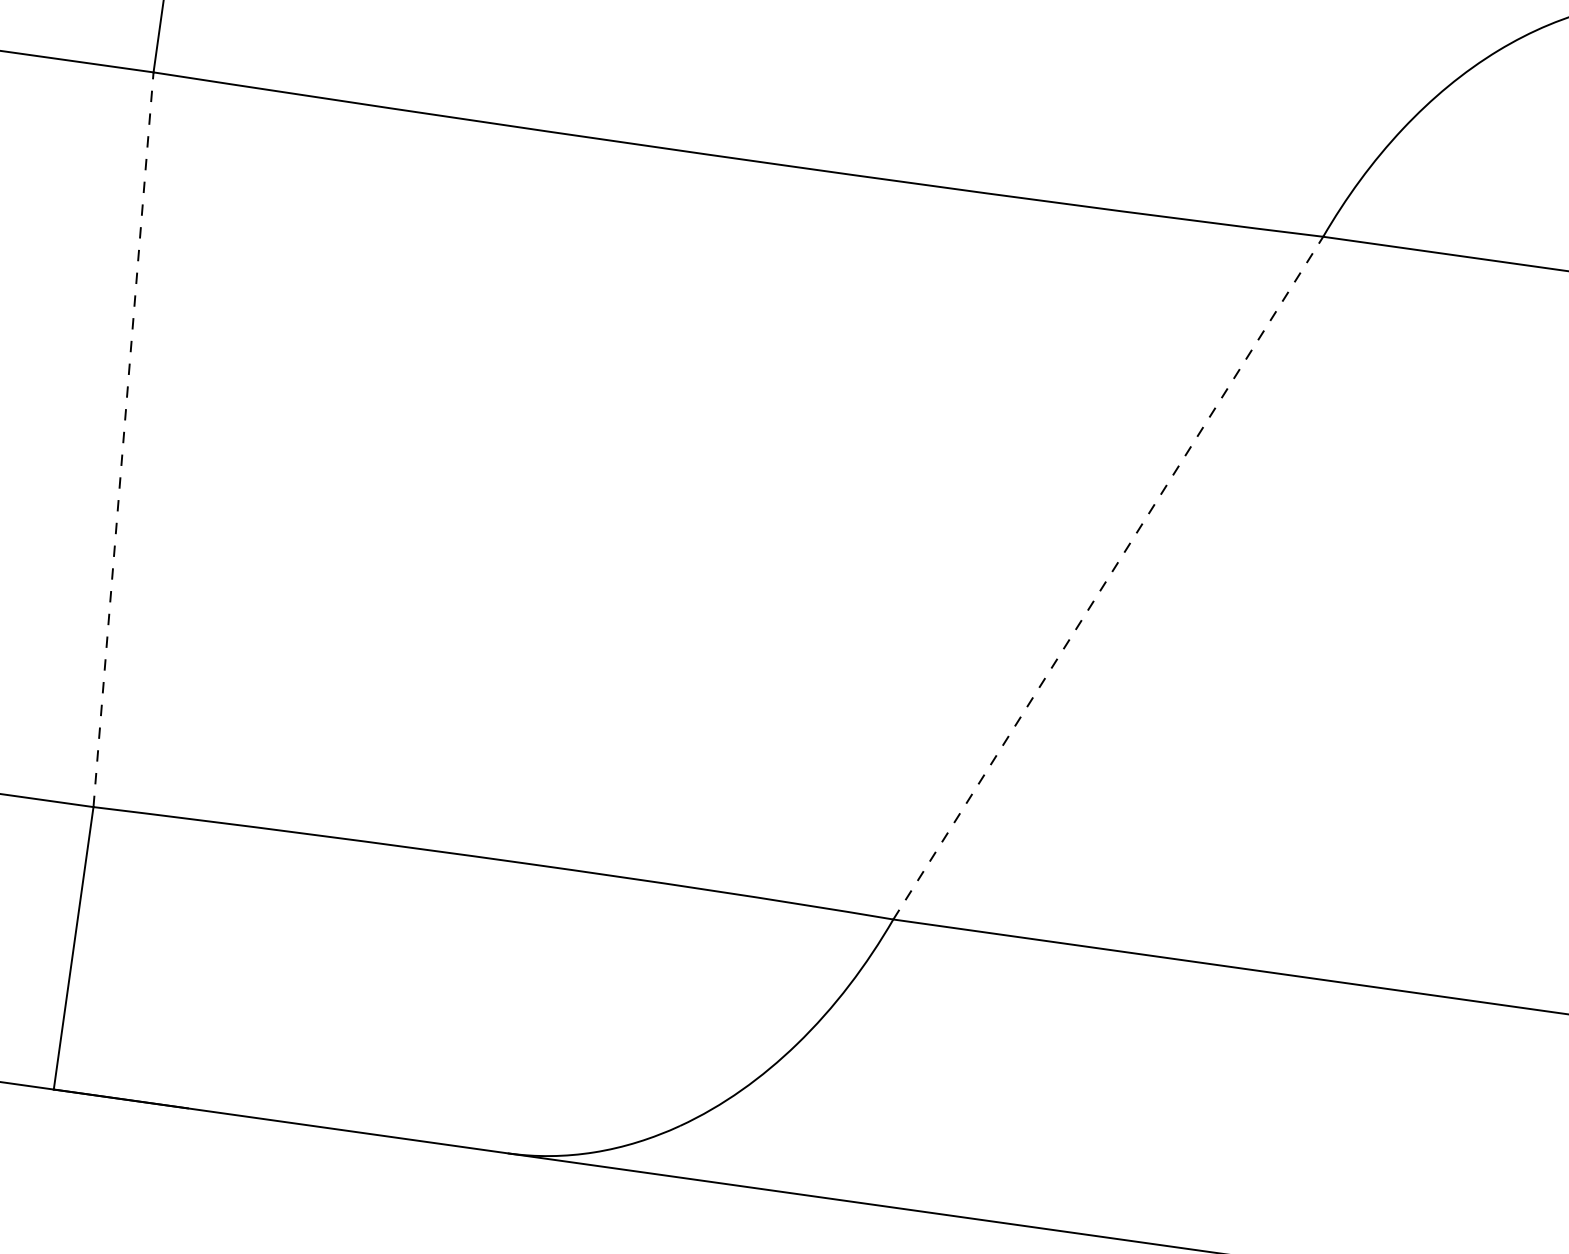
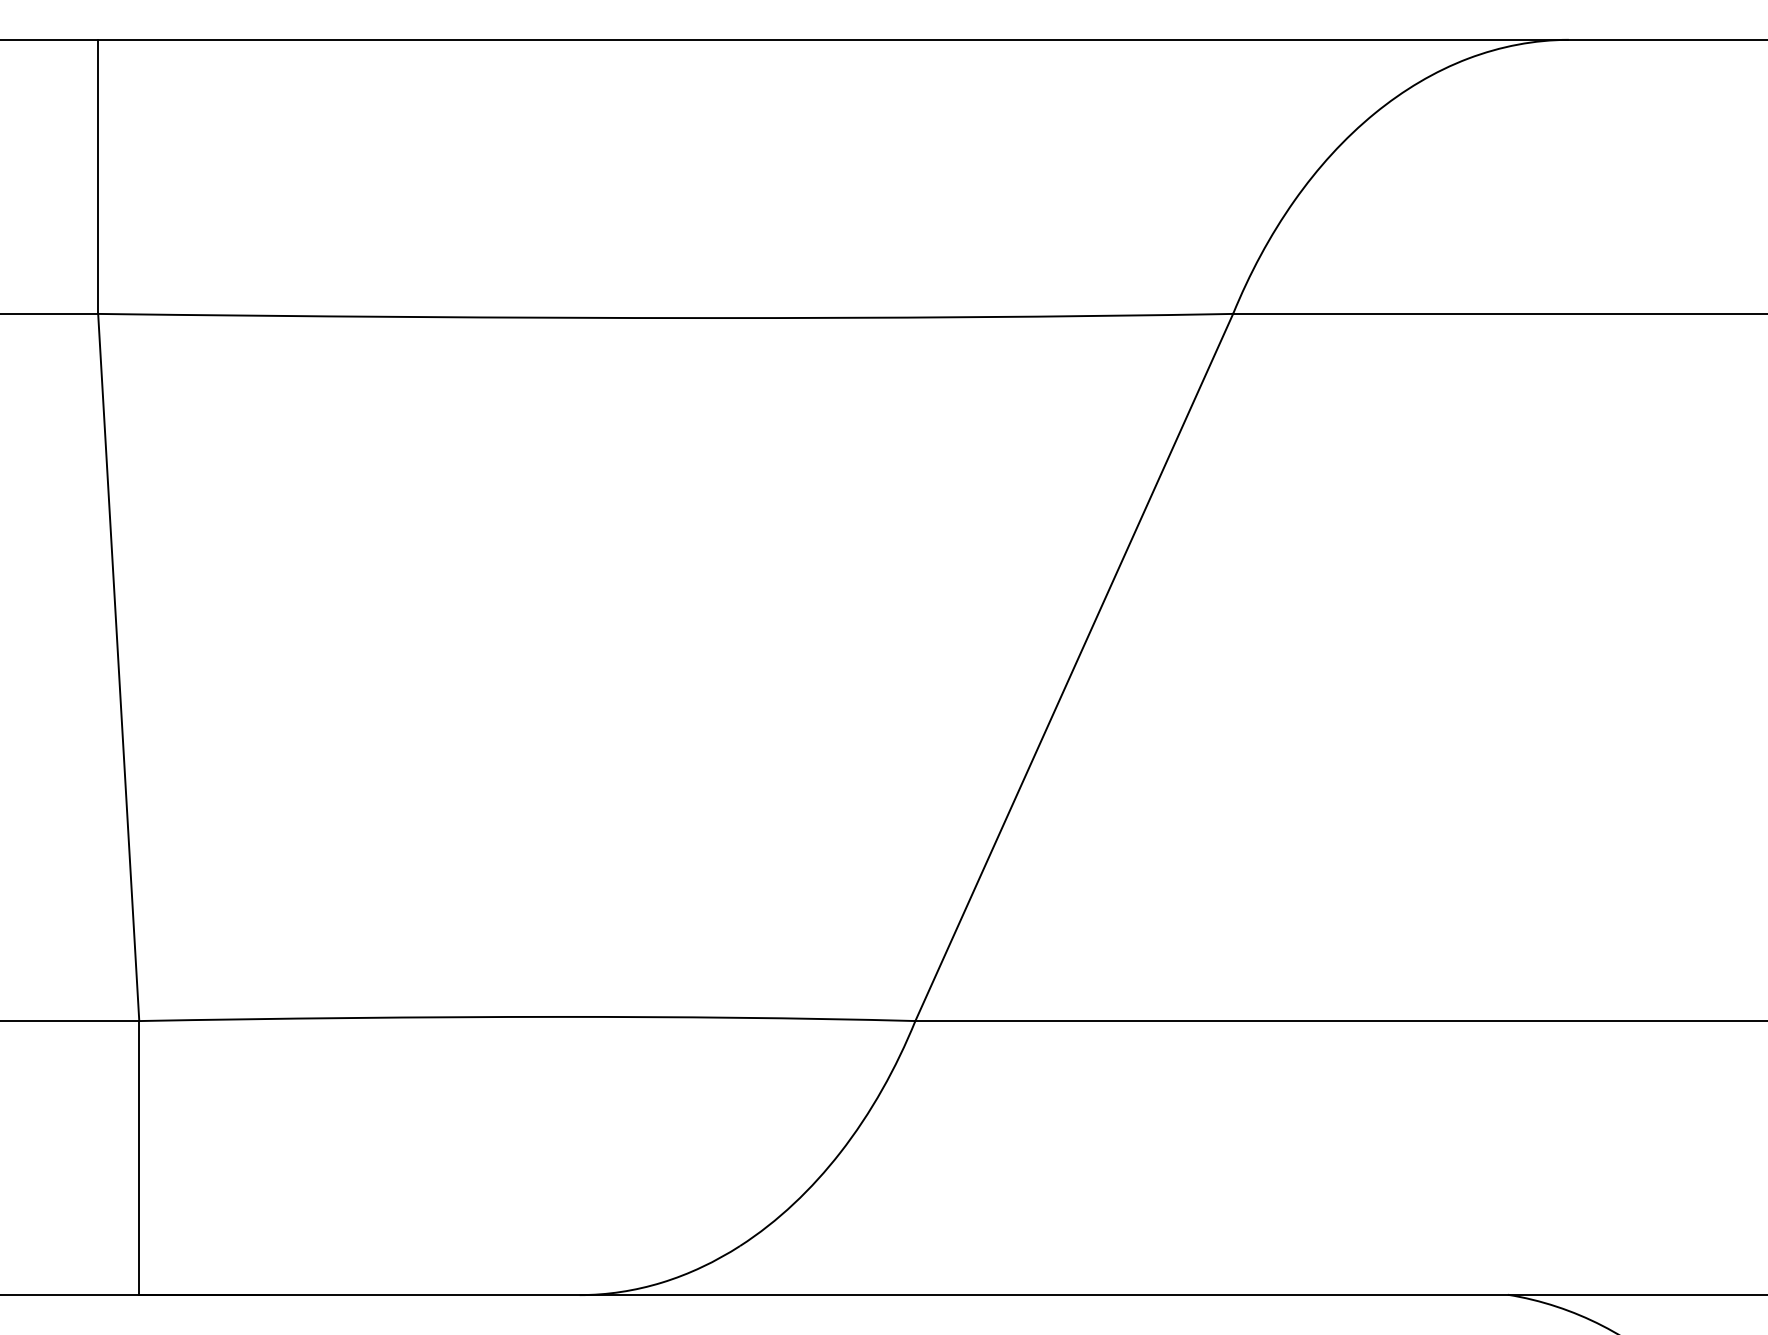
line: (123, 438) -> (118, 666), dashed -> solid
line: (1108, 578) -> (1074, 667), dashed -> solid

